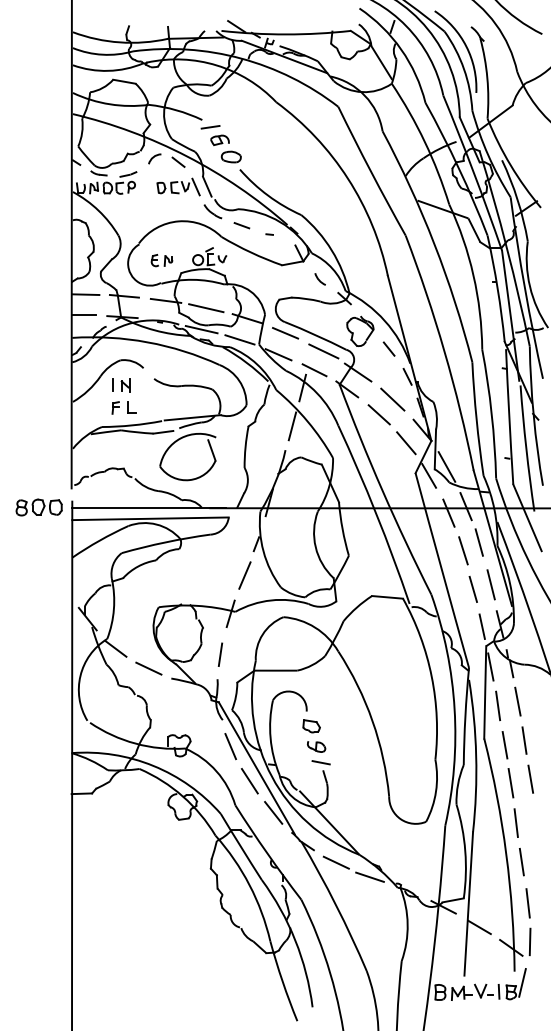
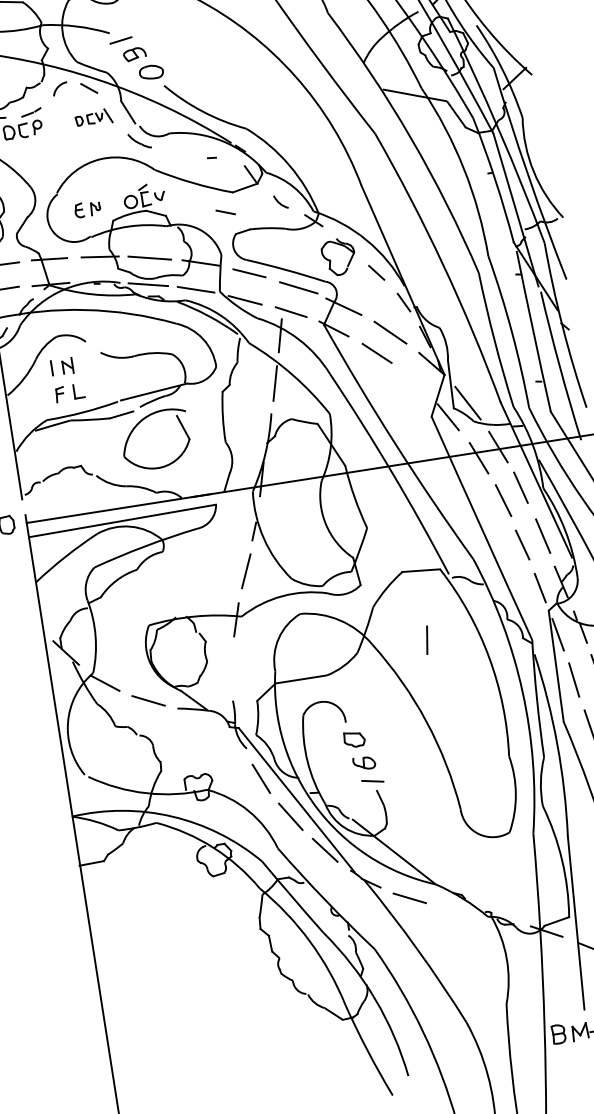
part: (178, 186) -> (93, 117), size x0.7
line: (241, 225) -> (225, 212), moved
line: (406, 443) -> (415, 382), removed
line: (220, 654) -> (427, 639), moved
line: (369, 876) -> (452, 908), removed

